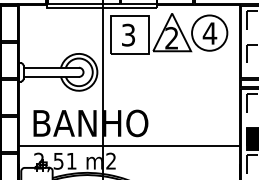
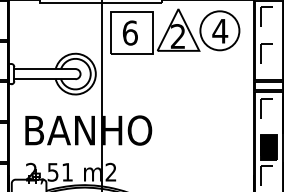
text: (128, 34) -> (130, 32), 3 -> 6
line: (129, 146) -> (131, 156), removed

